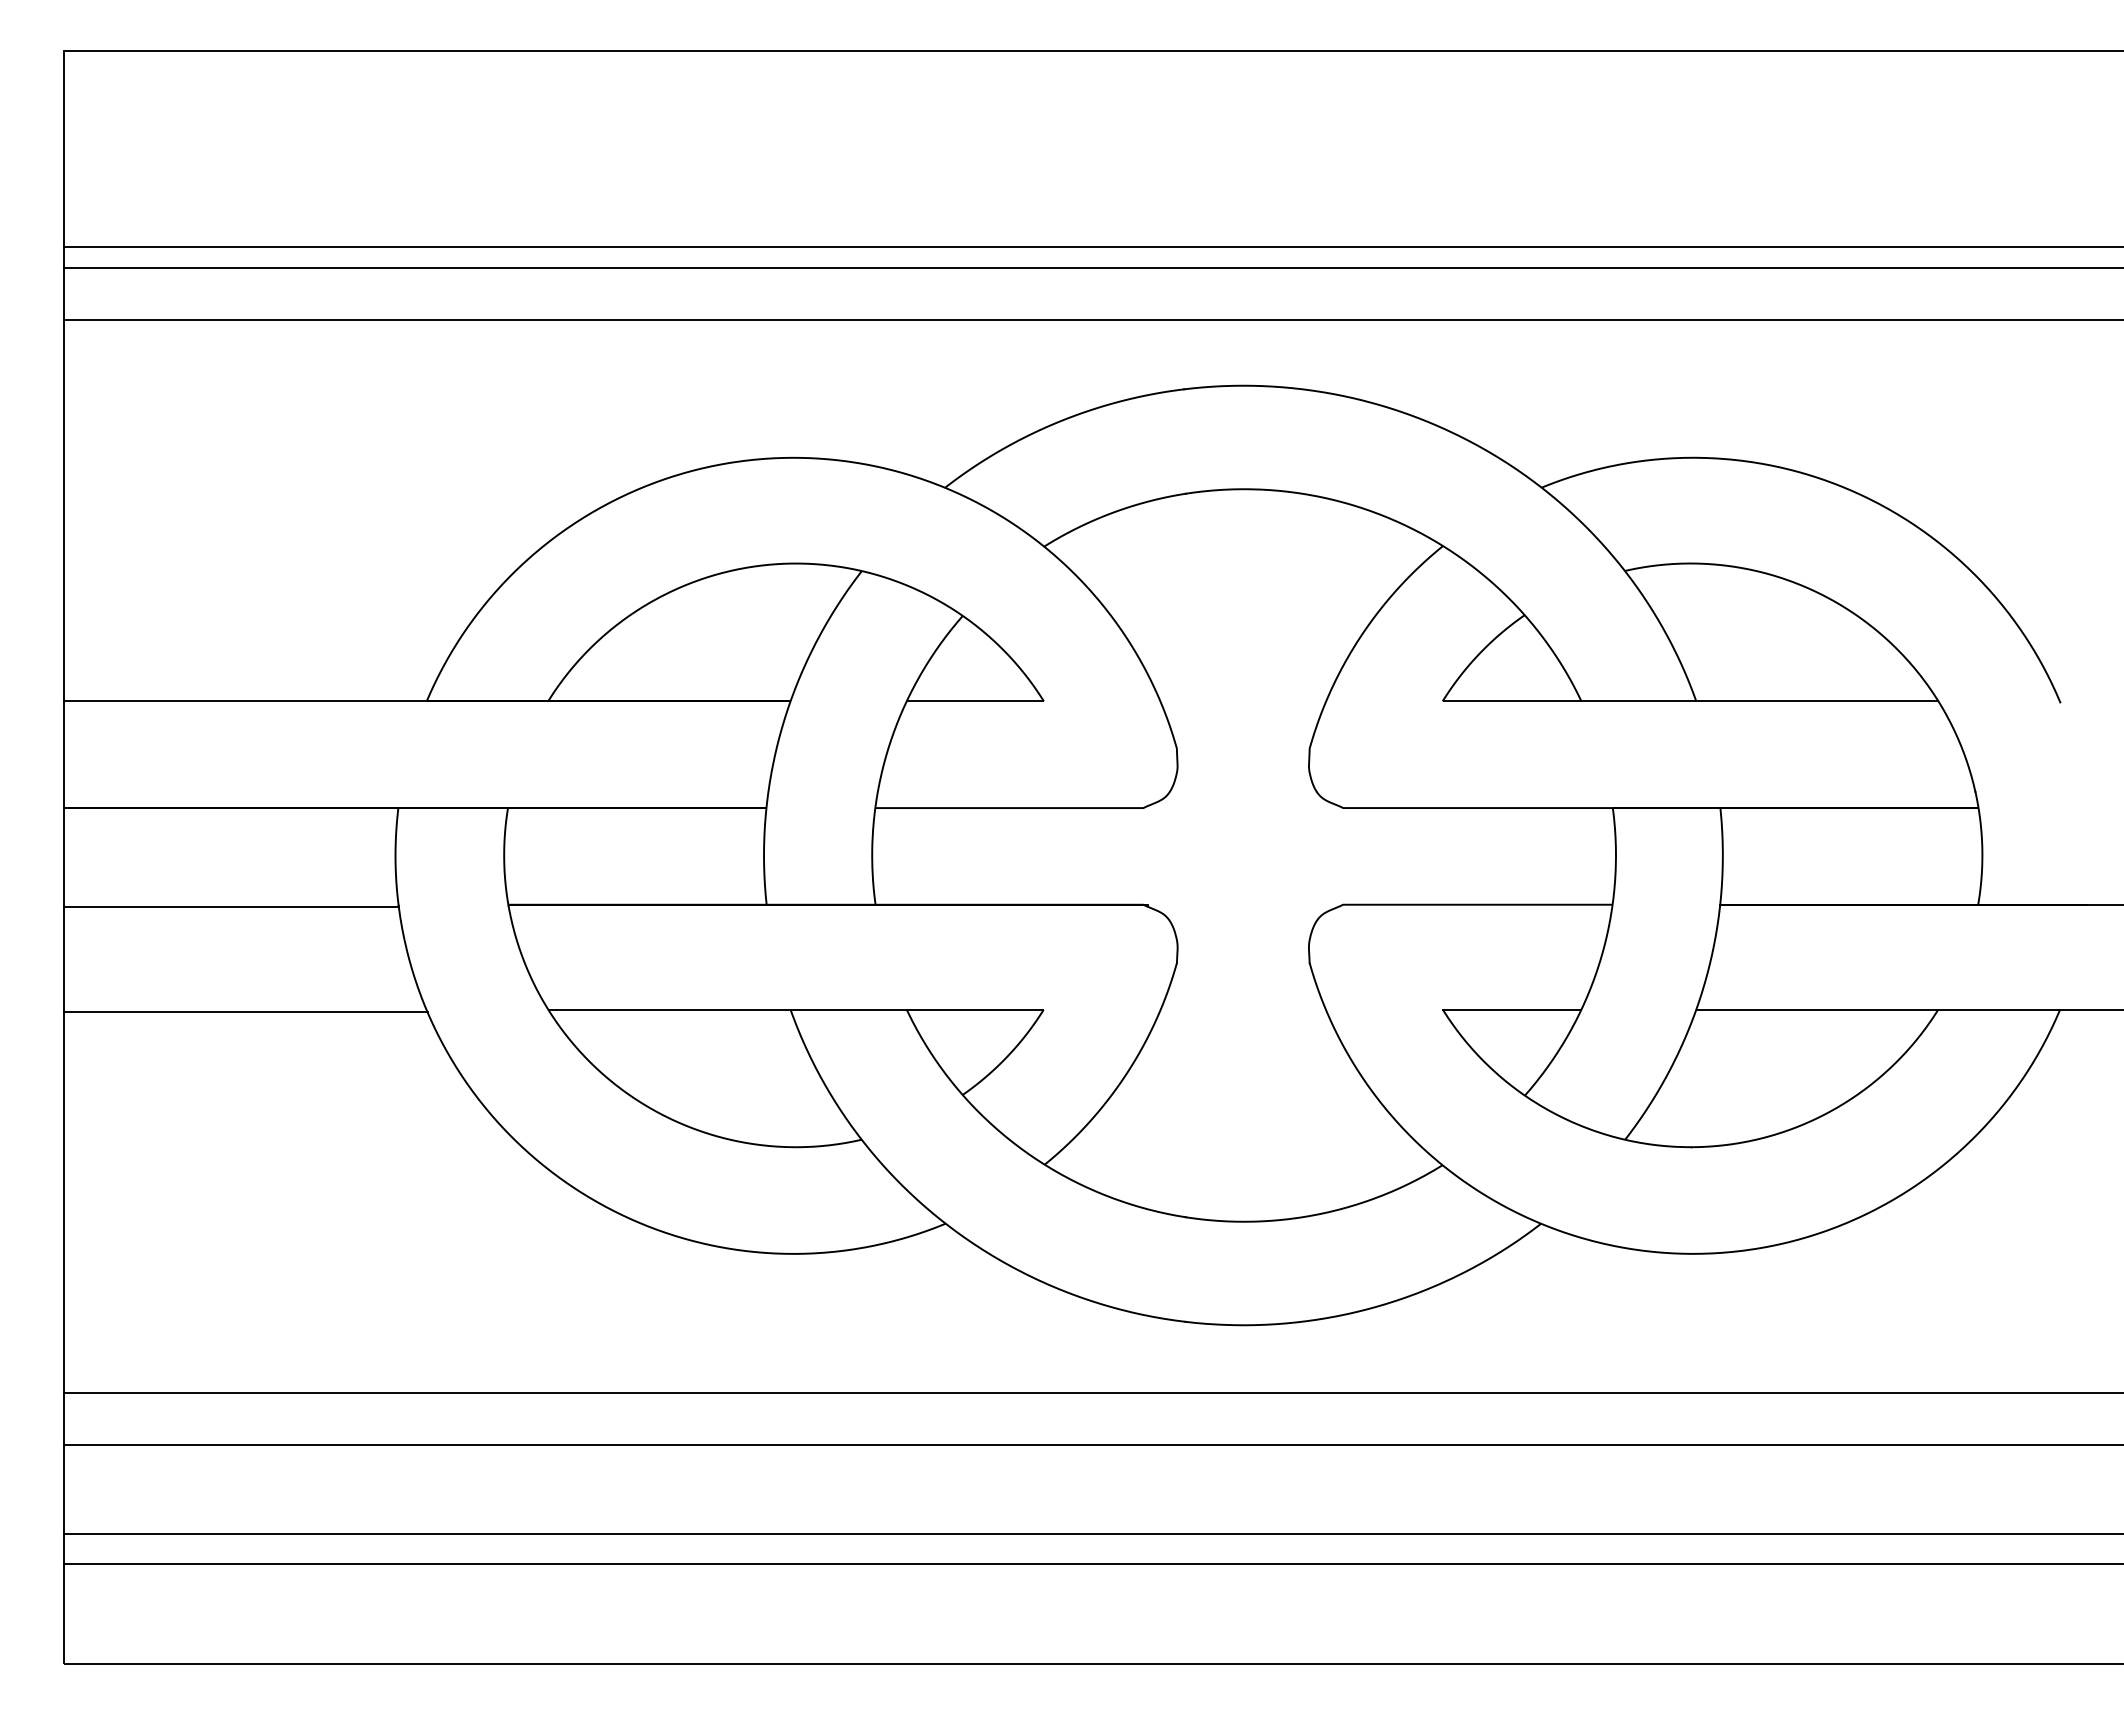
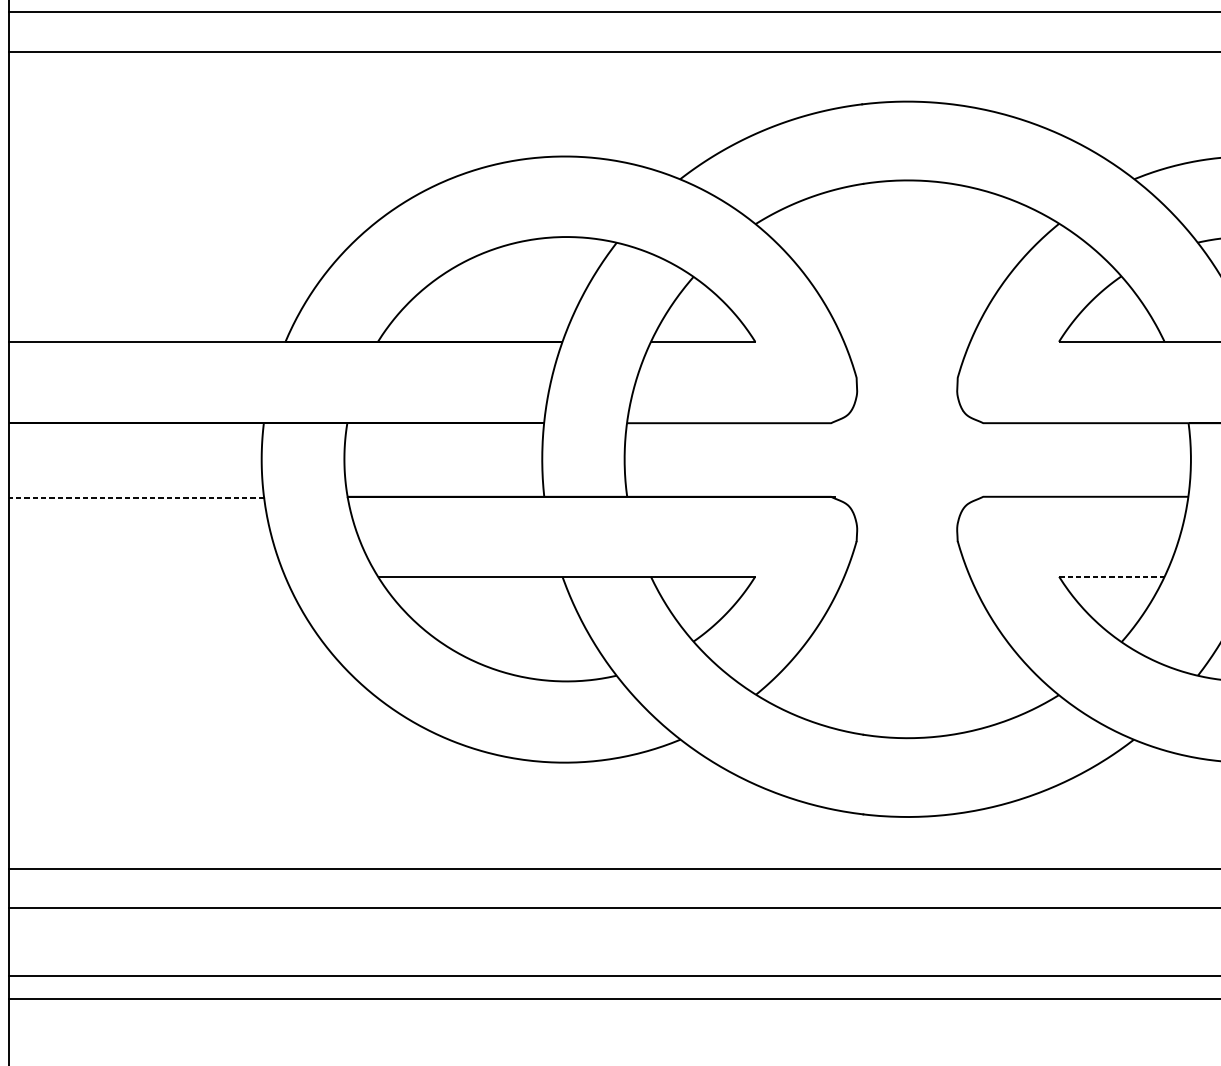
line: (231, 906) -> (136, 498), solid -> dashed
line: (1512, 1009) -> (1112, 576), solid -> dashed
line: (245, 1012) -> (147, 578), removed

